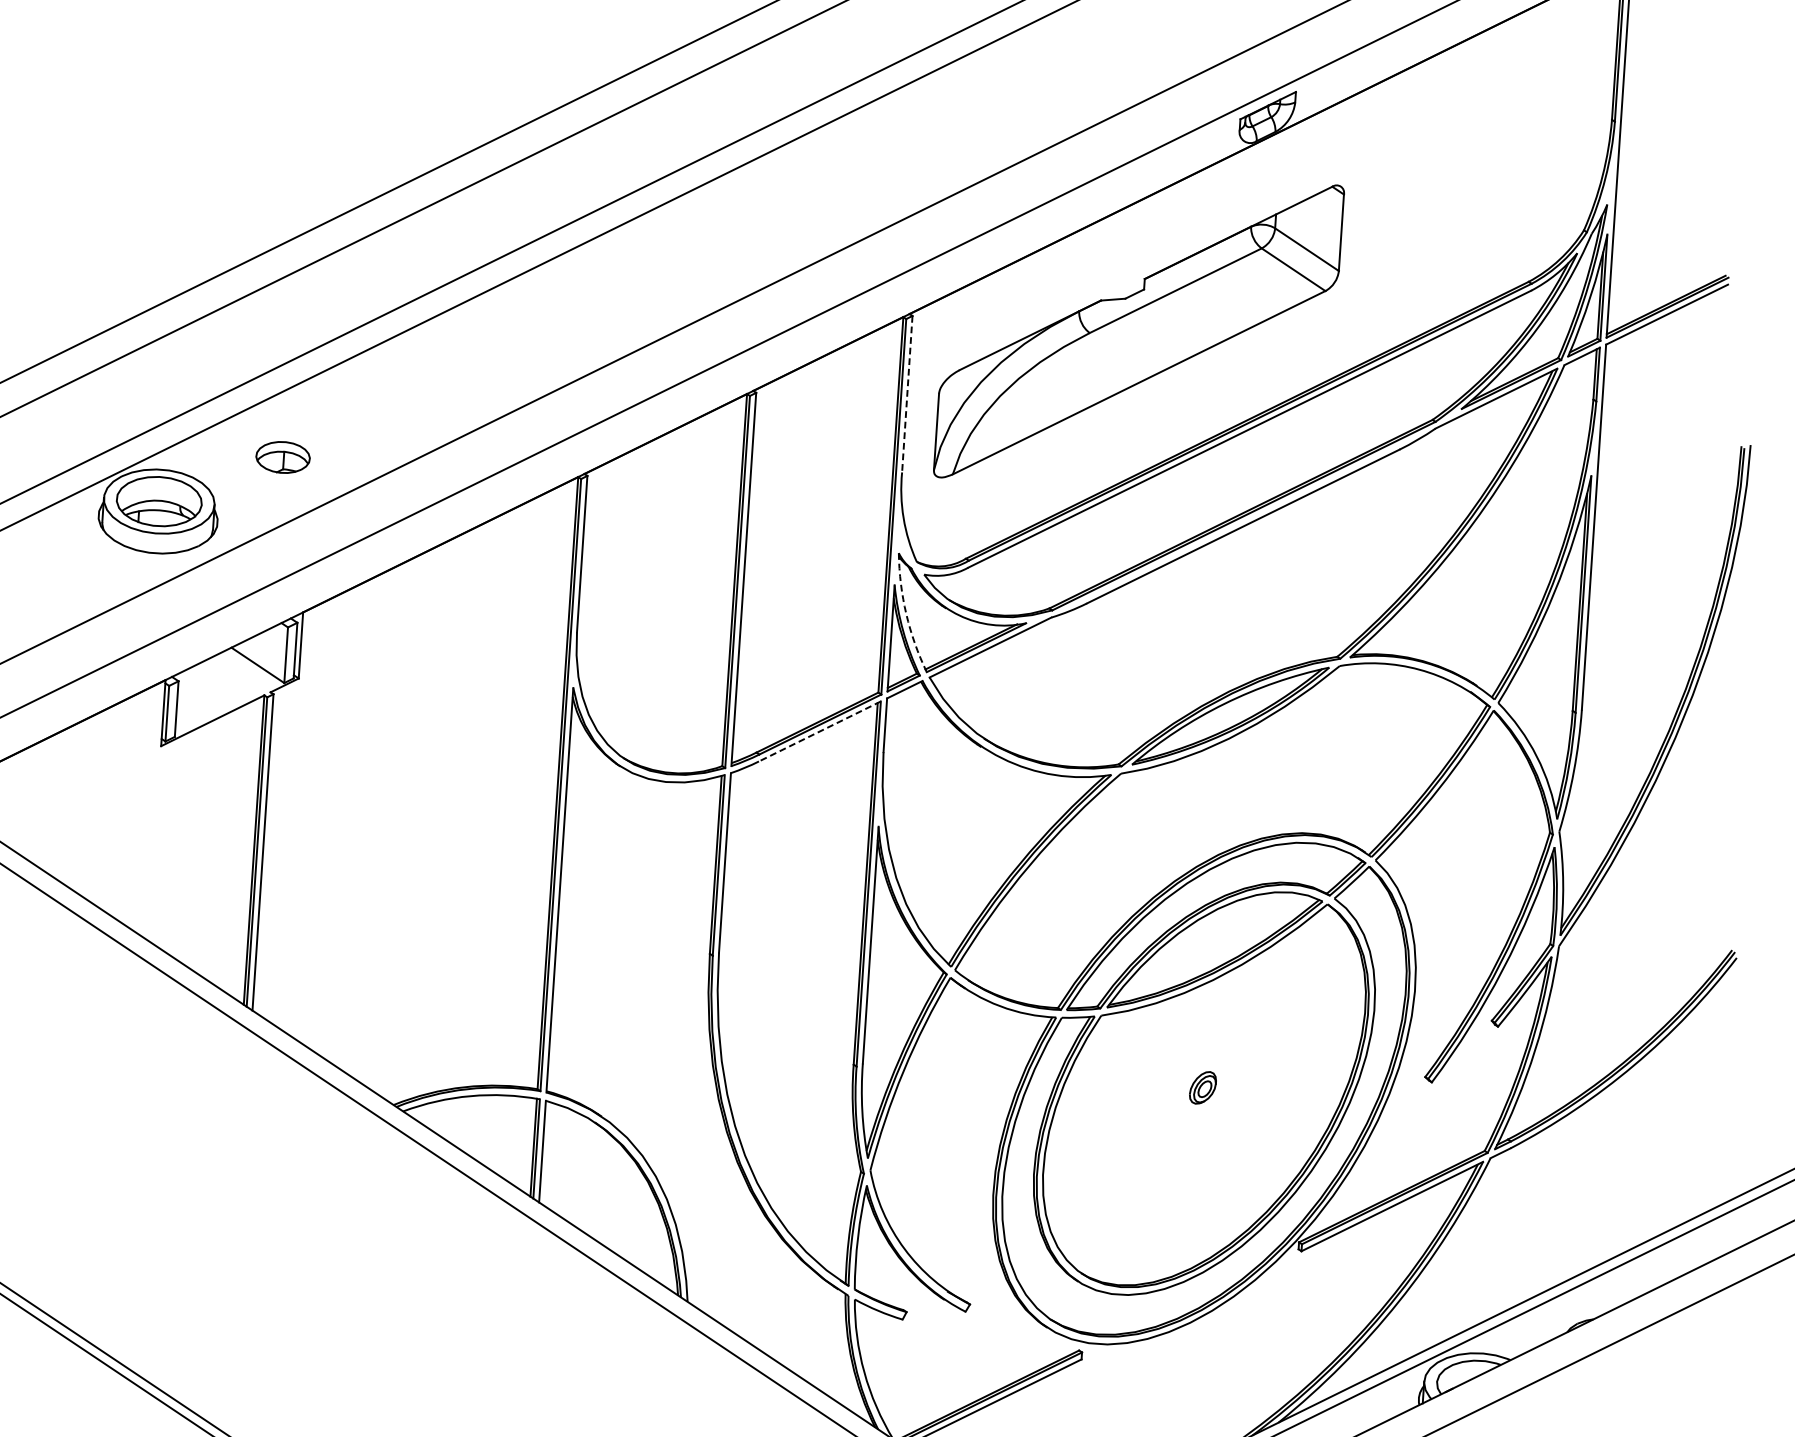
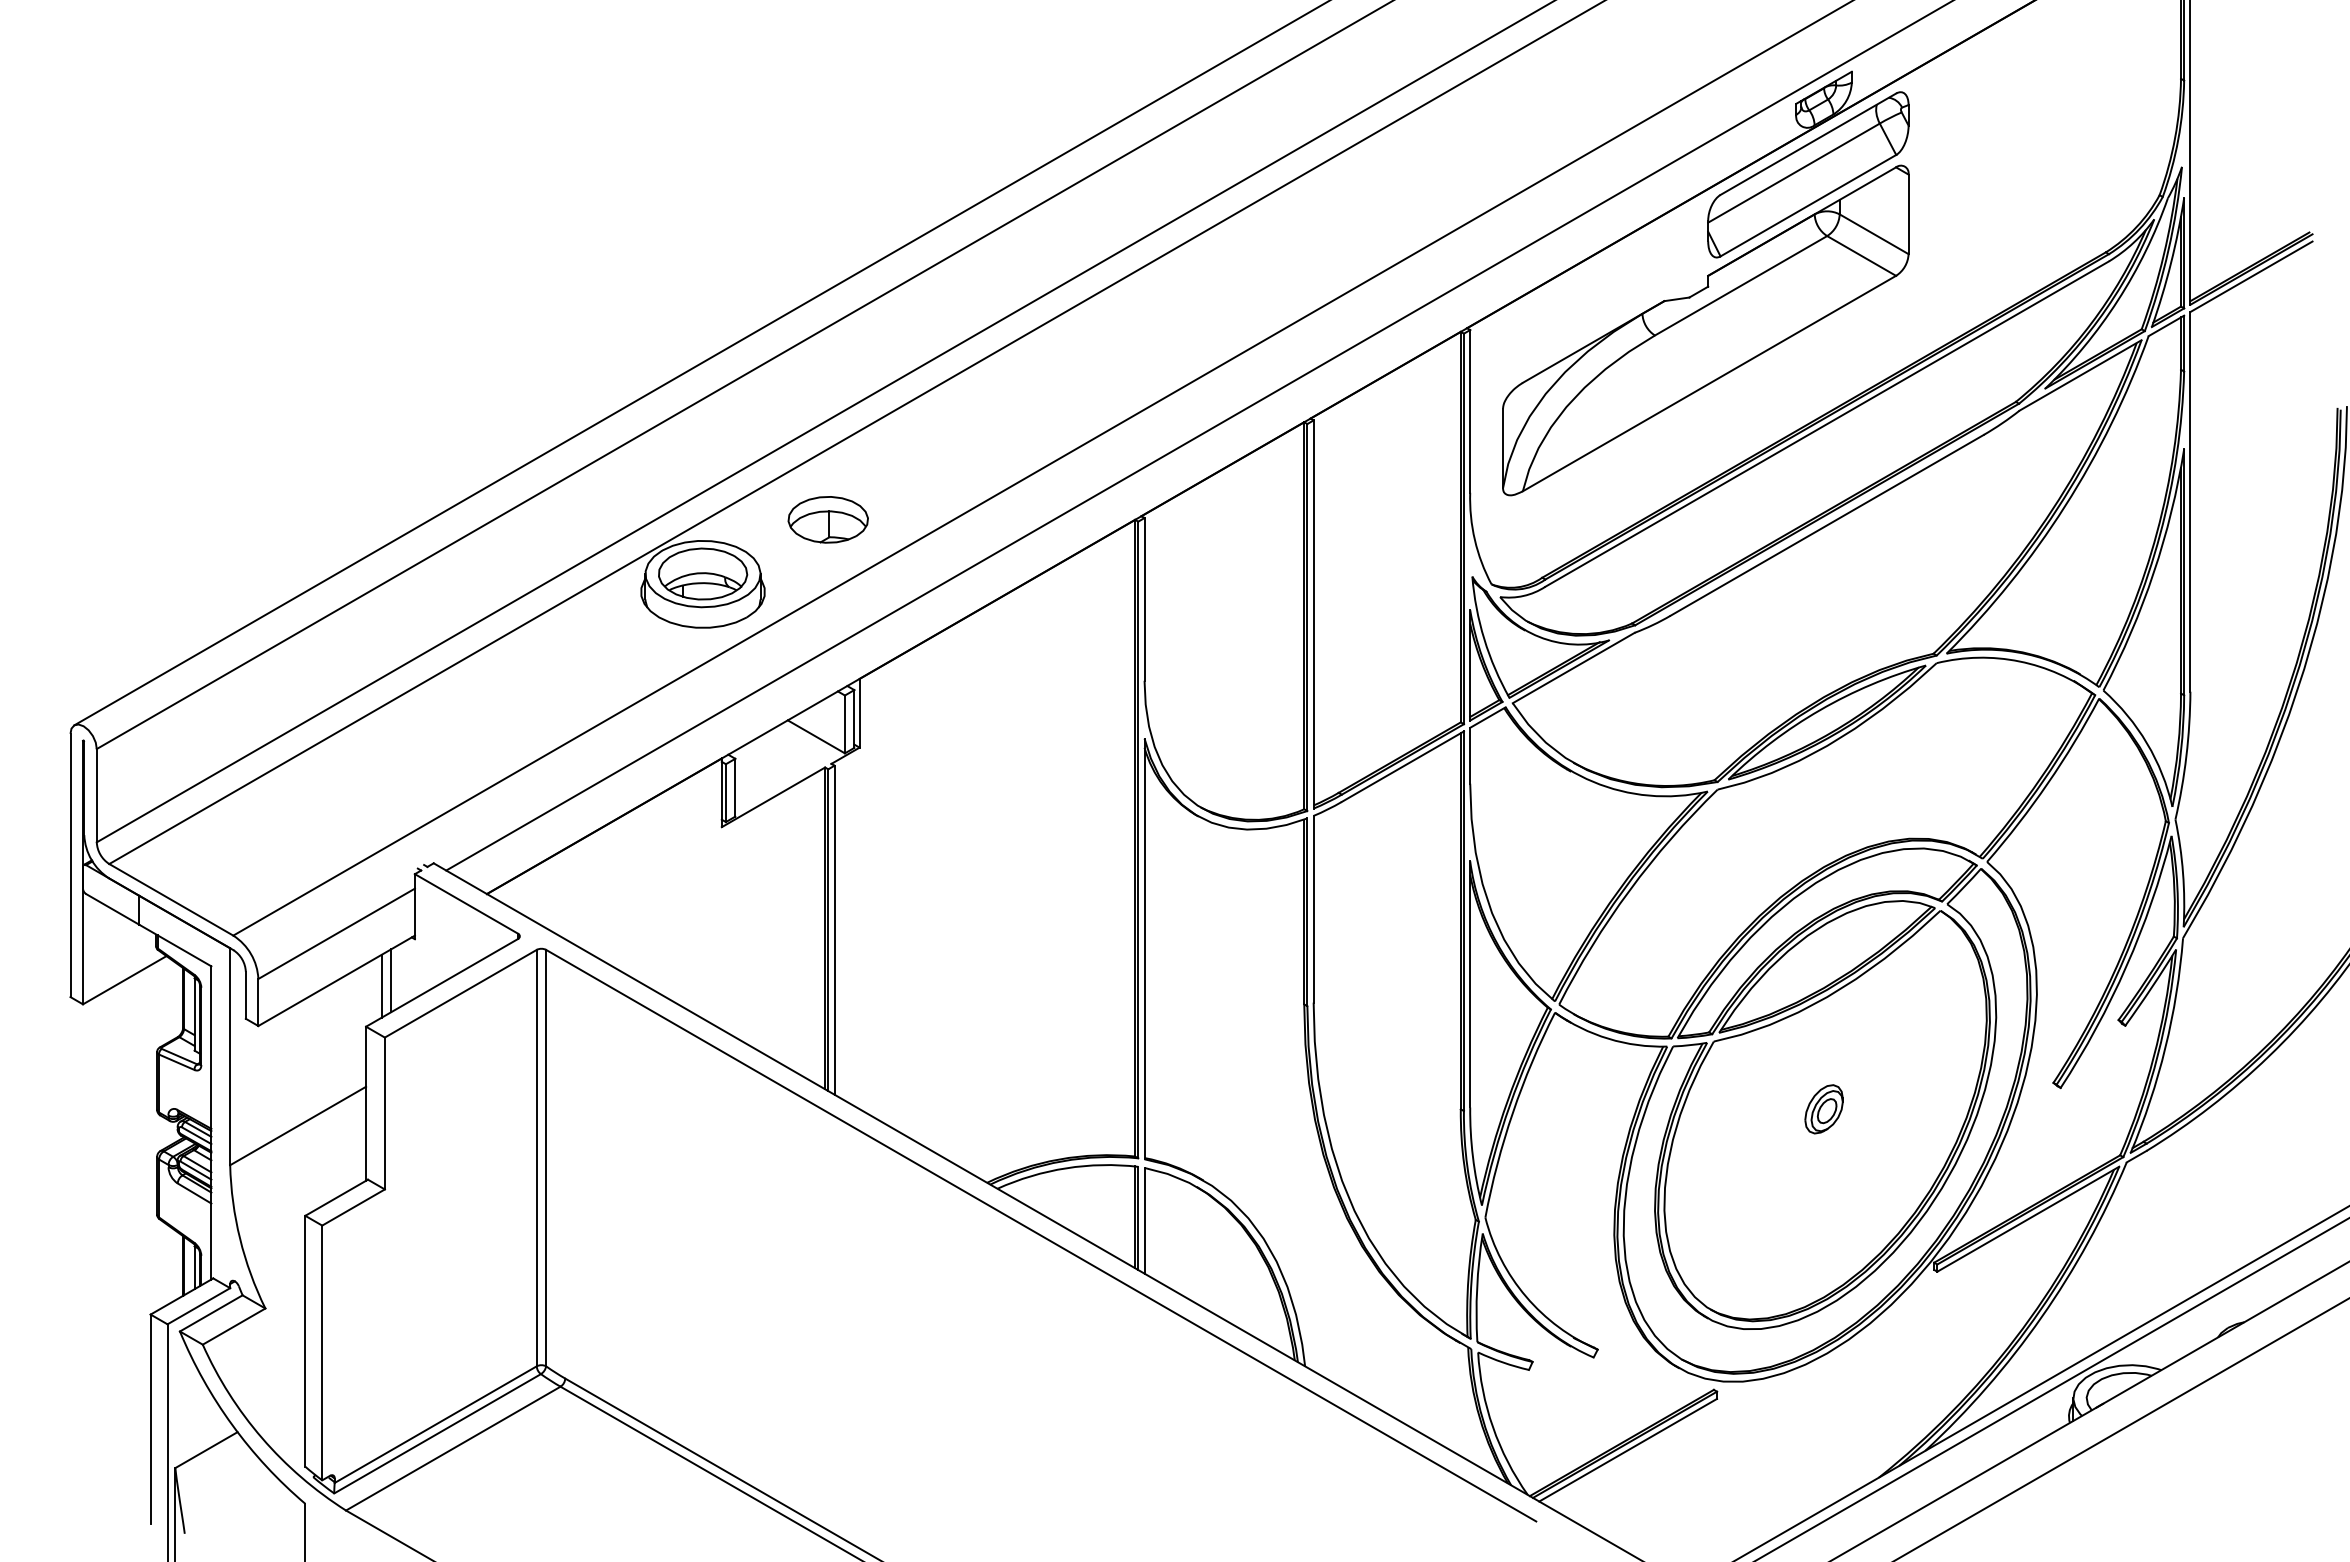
part: (1247, 188) -> (1808, 174), added
line: (907, 394) -> (1470, 411), dashed -> solid
part: (282, 457) -> (827, 519), size x1.43
arc: (906, 614) -> (1484, 639), dashed -> solid
line: (819, 731) -> (1402, 766), dashed -> solid
part: (1202, 1087) -> (1823, 1109), size x1.43

